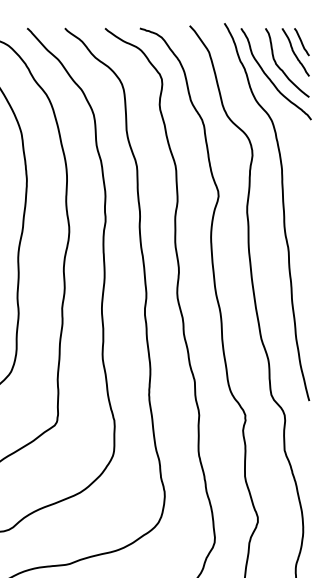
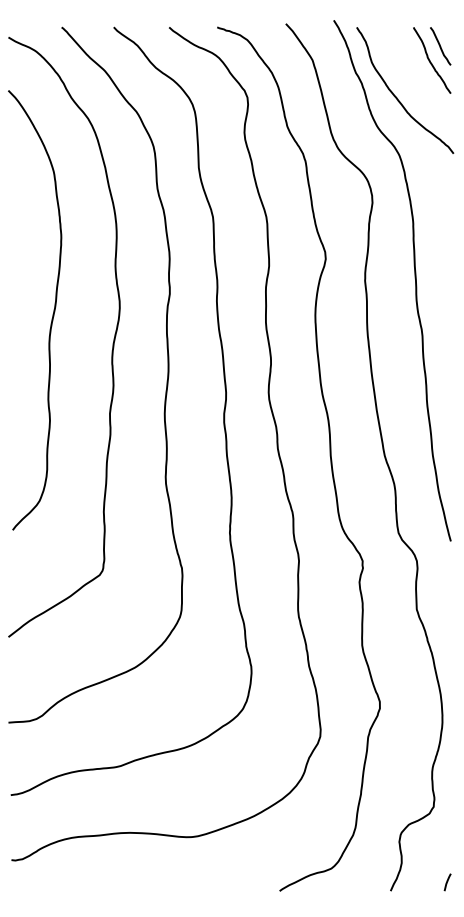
curve: (280, 68) -> (411, 82), removed

